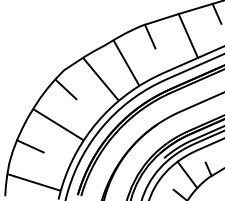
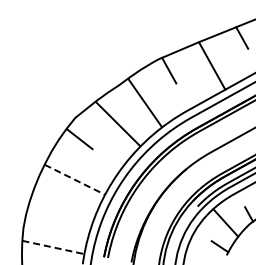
line: (58, 124) -> (74, 179), solid -> dashed
line: (30, 145) -> (45, 206), removed
line: (34, 182) -> (53, 247), solid -> dashed

